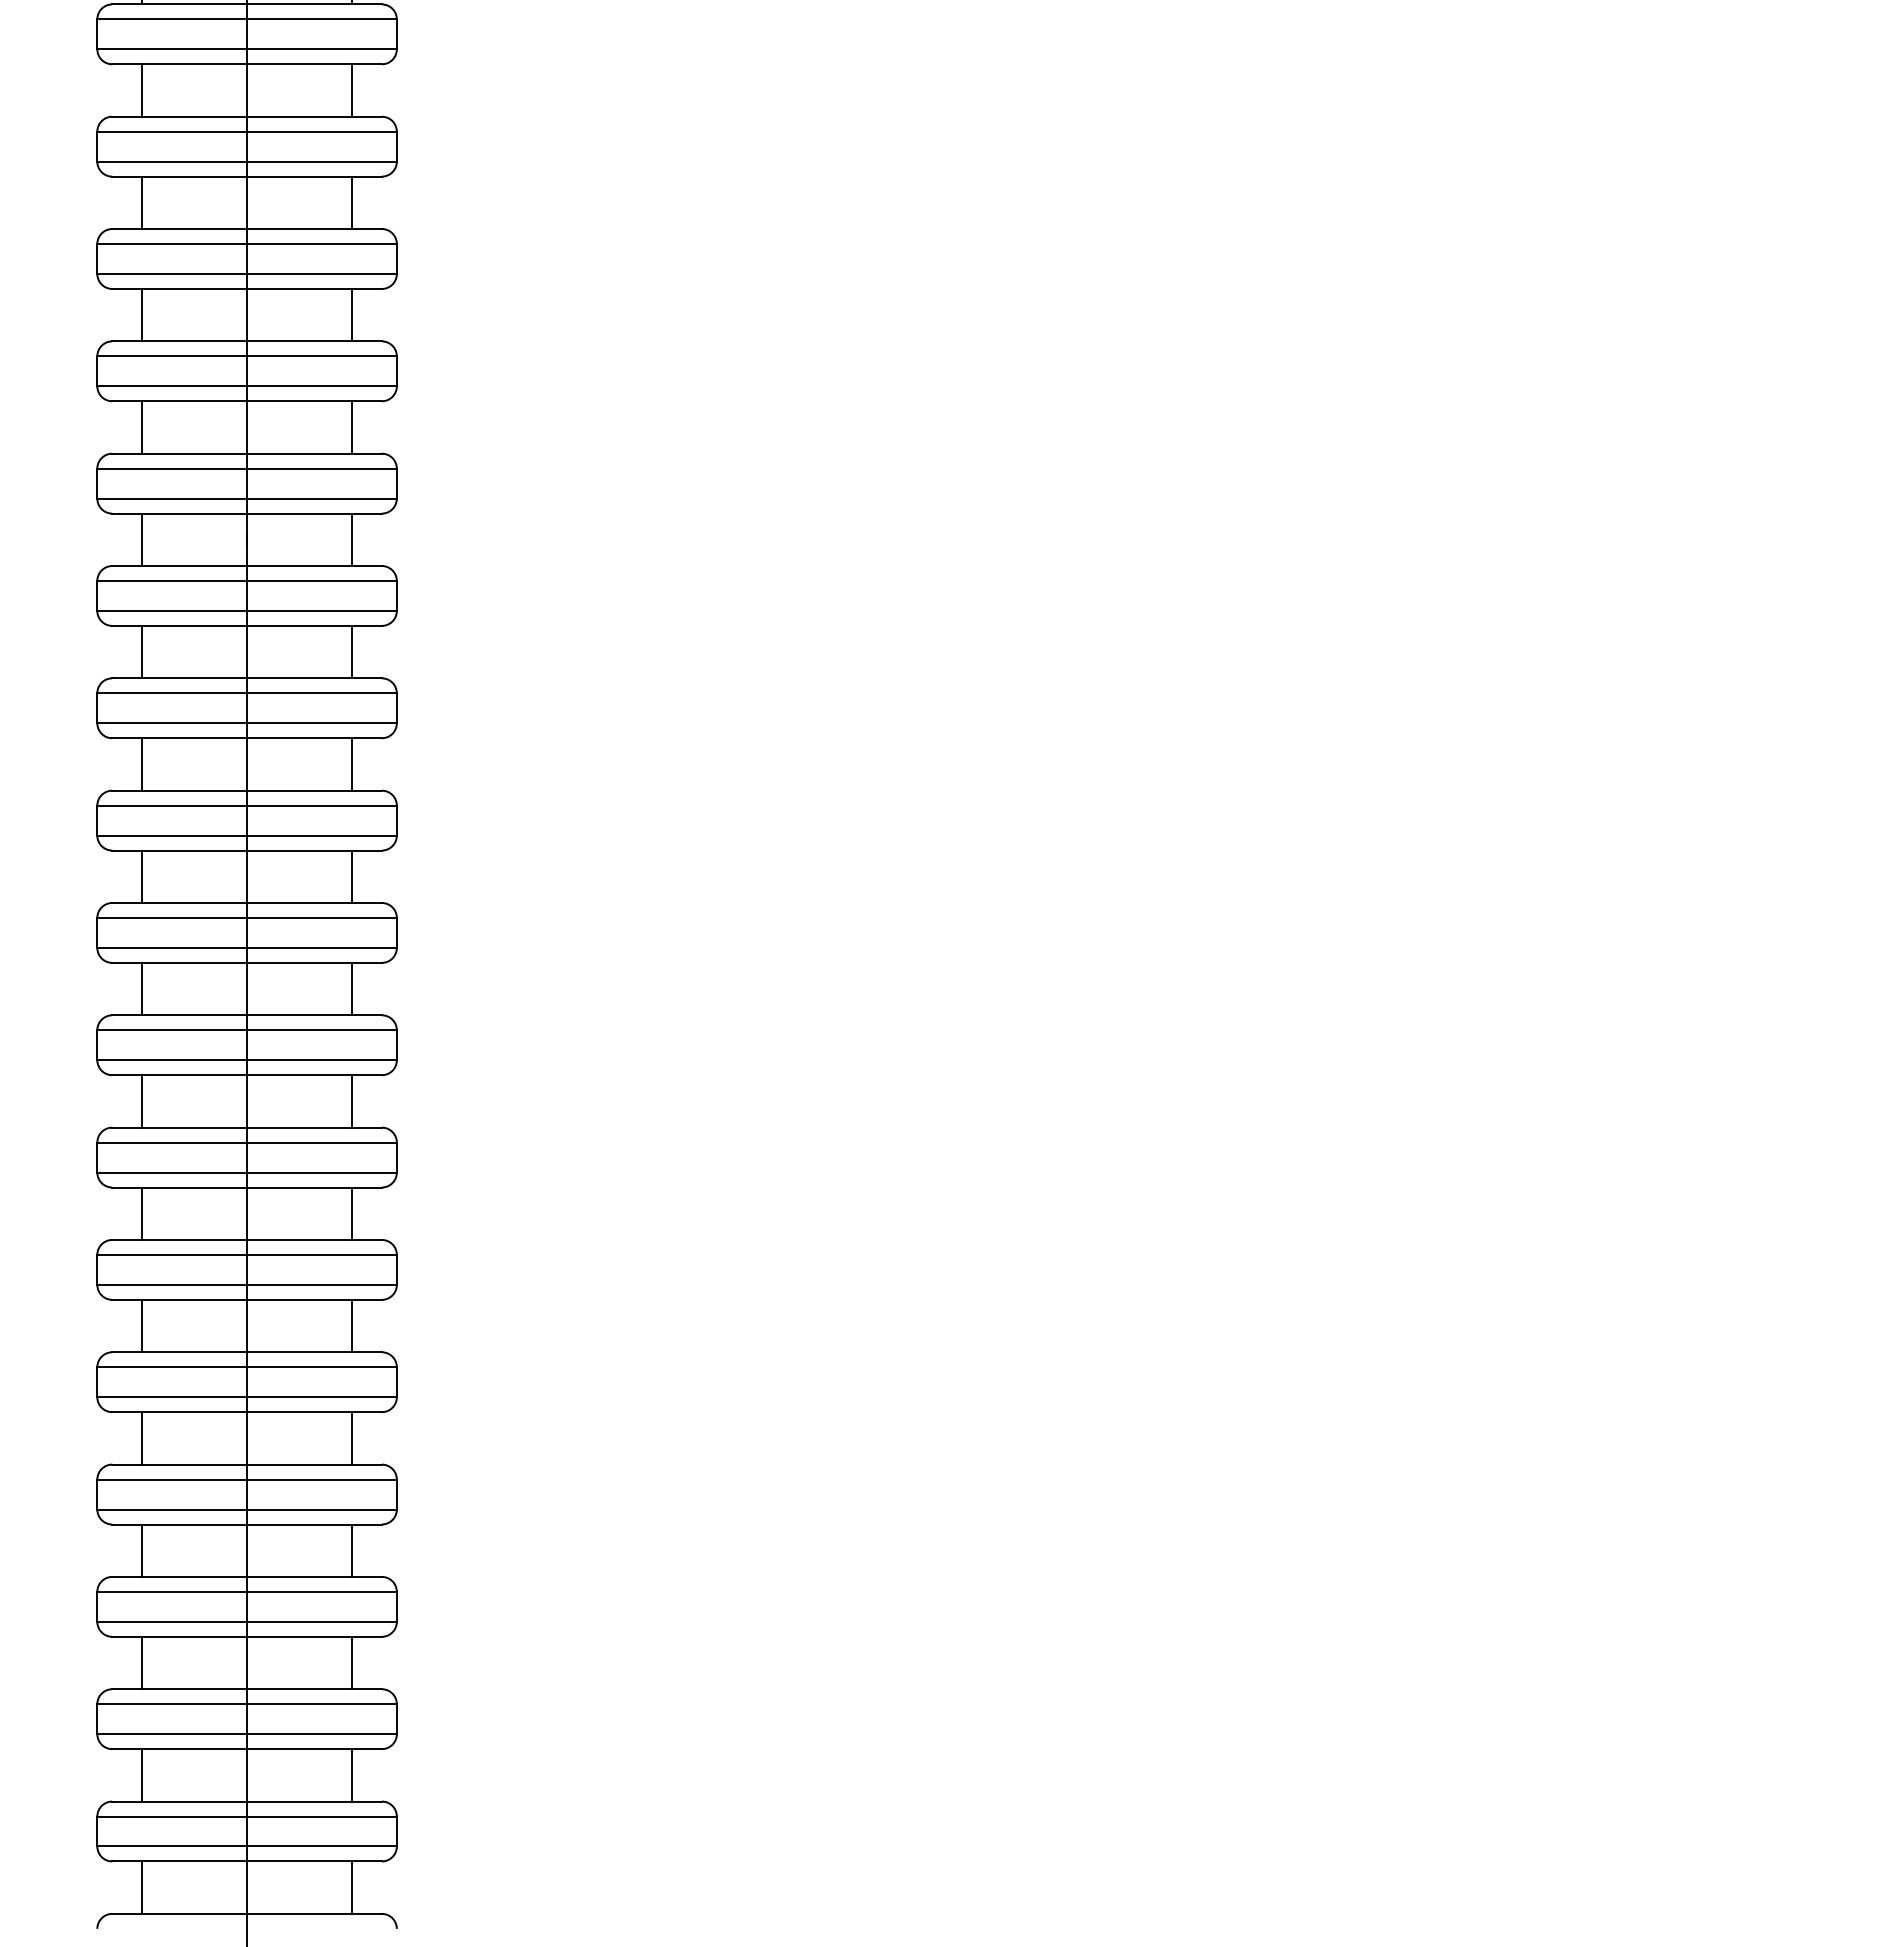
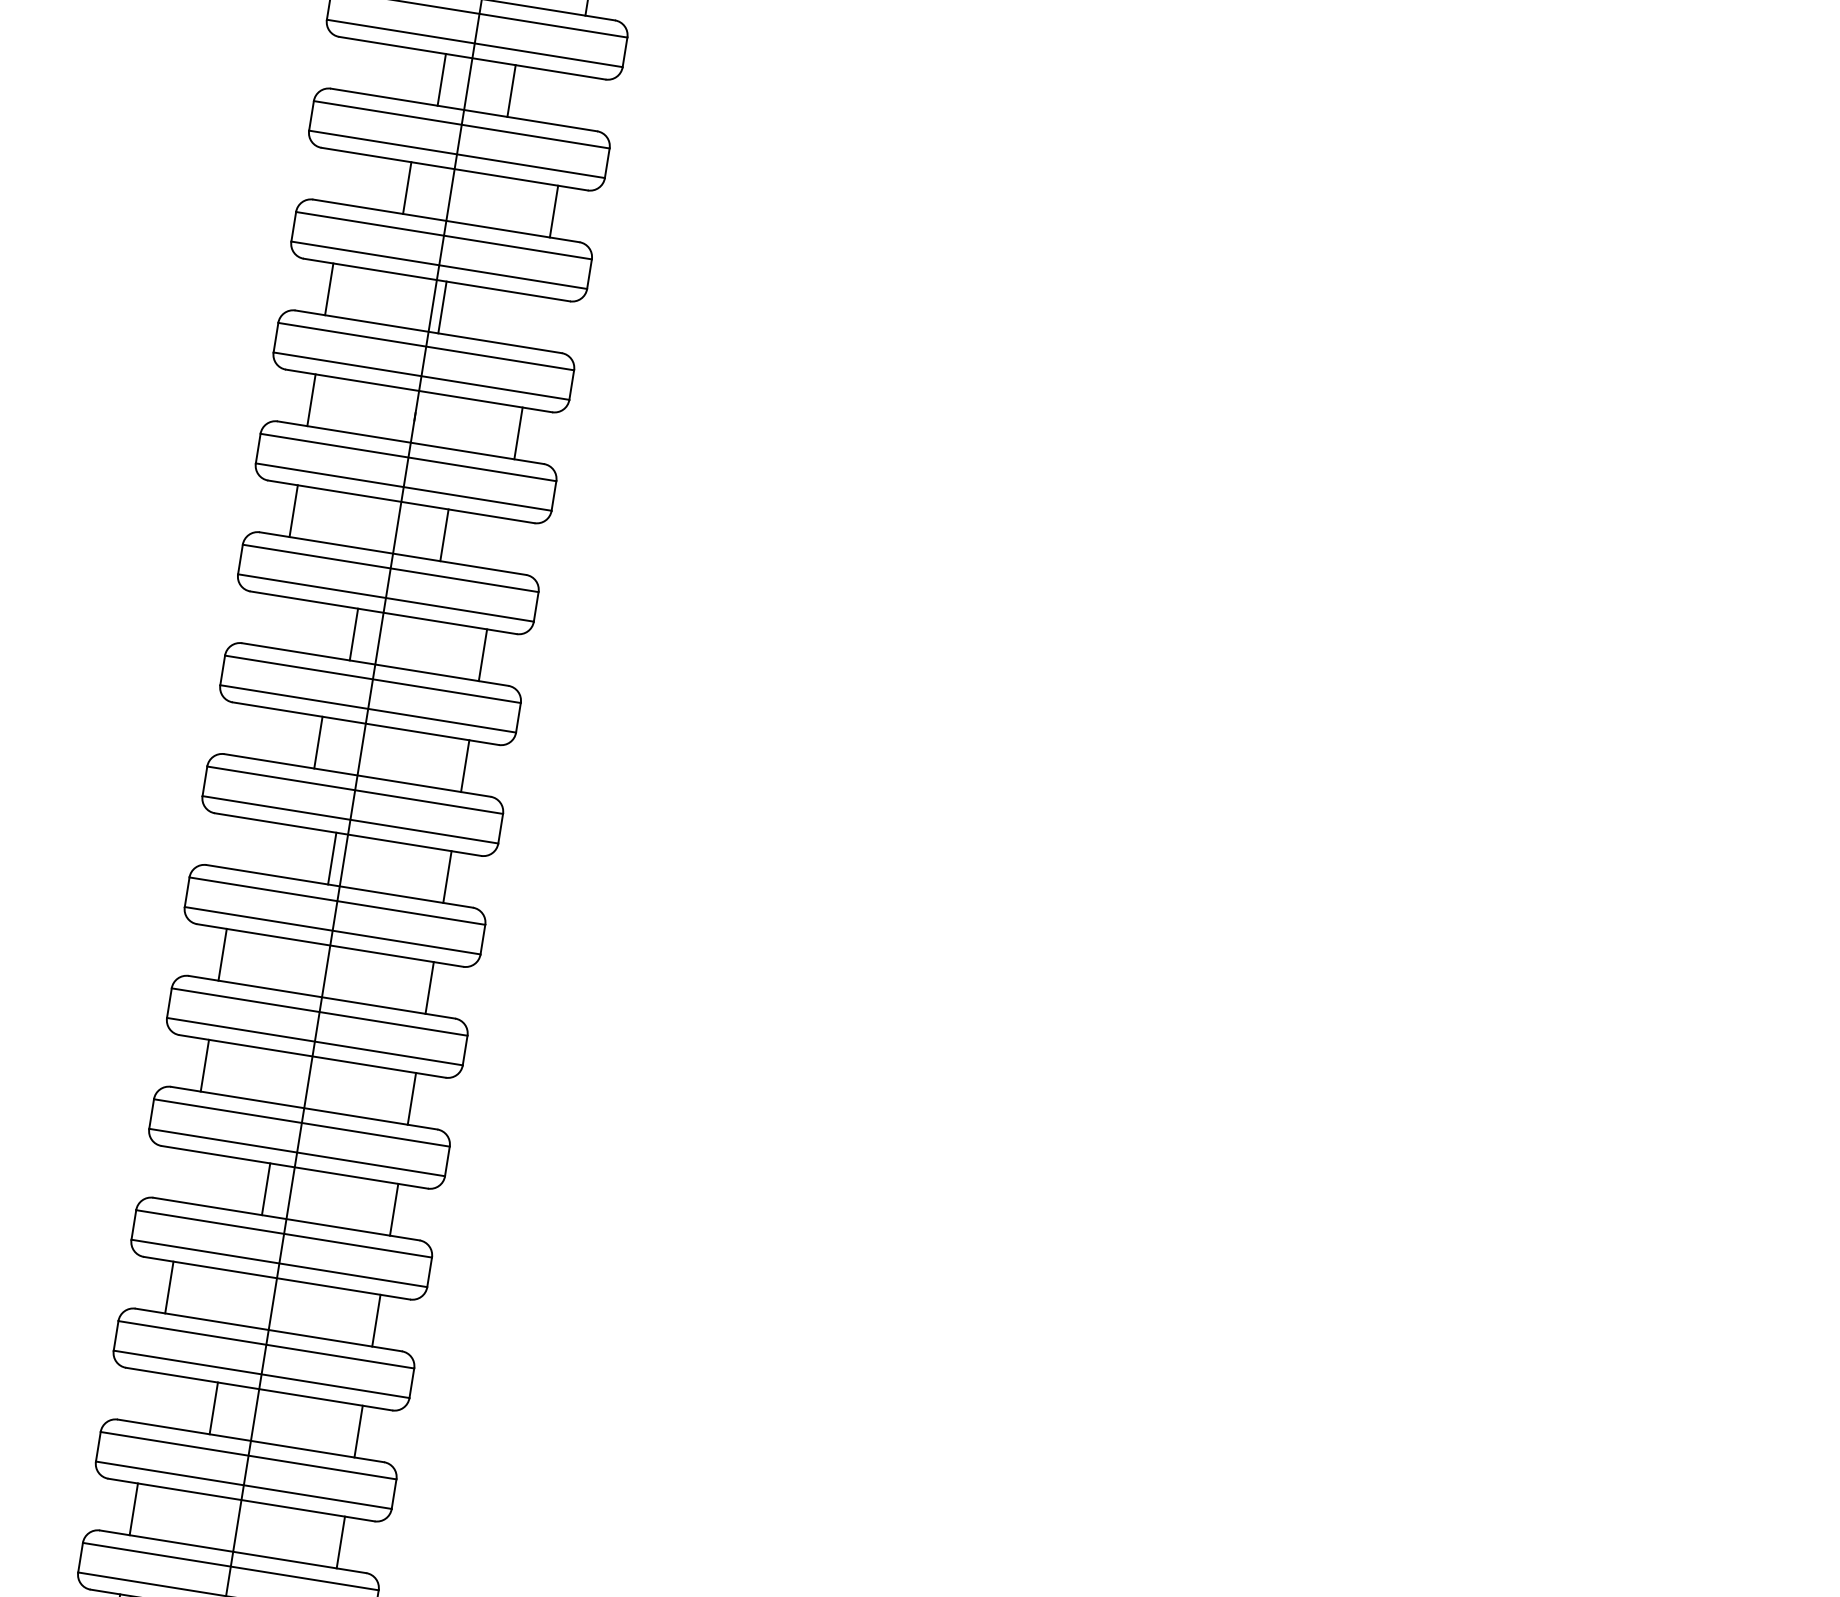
line: (142, 202) -> (442, 79), moved
line: (351, 202) -> (511, 90), moved
line: (142, 314) -> (407, 187), moved
line: (351, 427) -> (442, 307), moved
line: (351, 651) -> (444, 534), moved
line: (142, 764) -> (354, 634), moved
line: (142, 876) -> (318, 742), moved
line: (142, 988) -> (332, 858), moved
line: (142, 1325) -> (266, 1188), moved
line: (142, 1550) -> (214, 1408), moved

